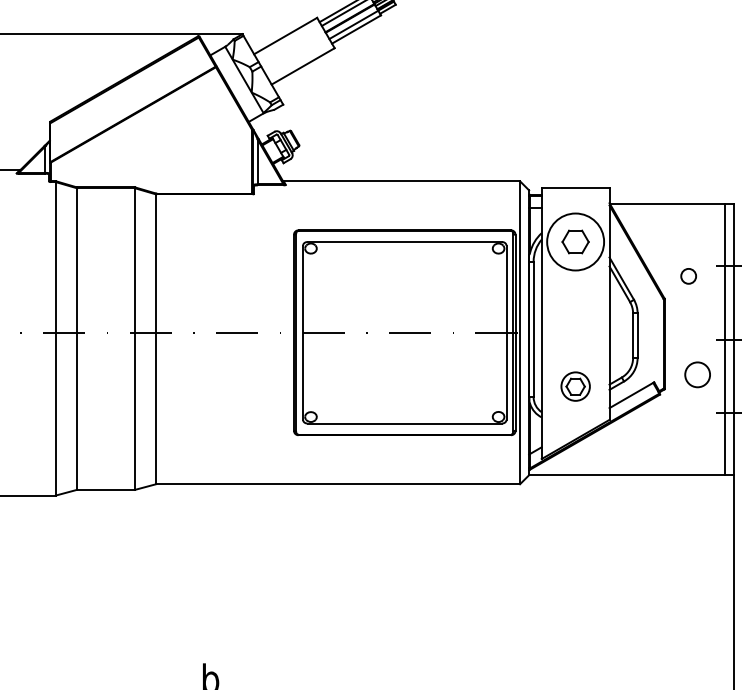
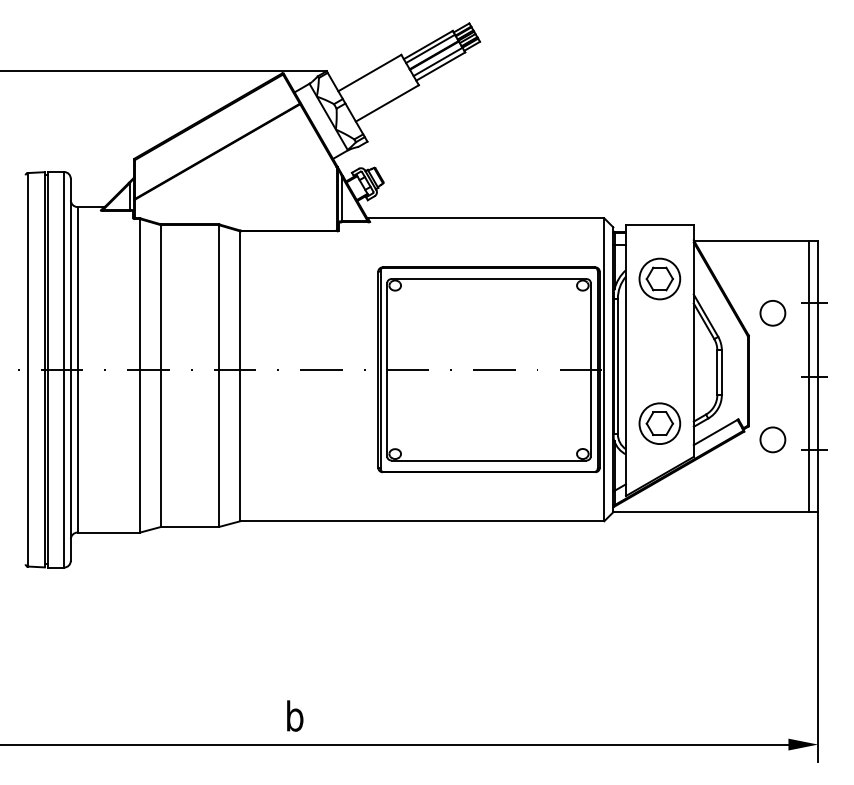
circle: (575, 241) -> (659, 278), size x0.71
circle: (688, 276) -> (772, 313), size x1.67
circle: (697, 374) -> (772, 439), moved
part: (575, 386) -> (659, 423), size x1.43

